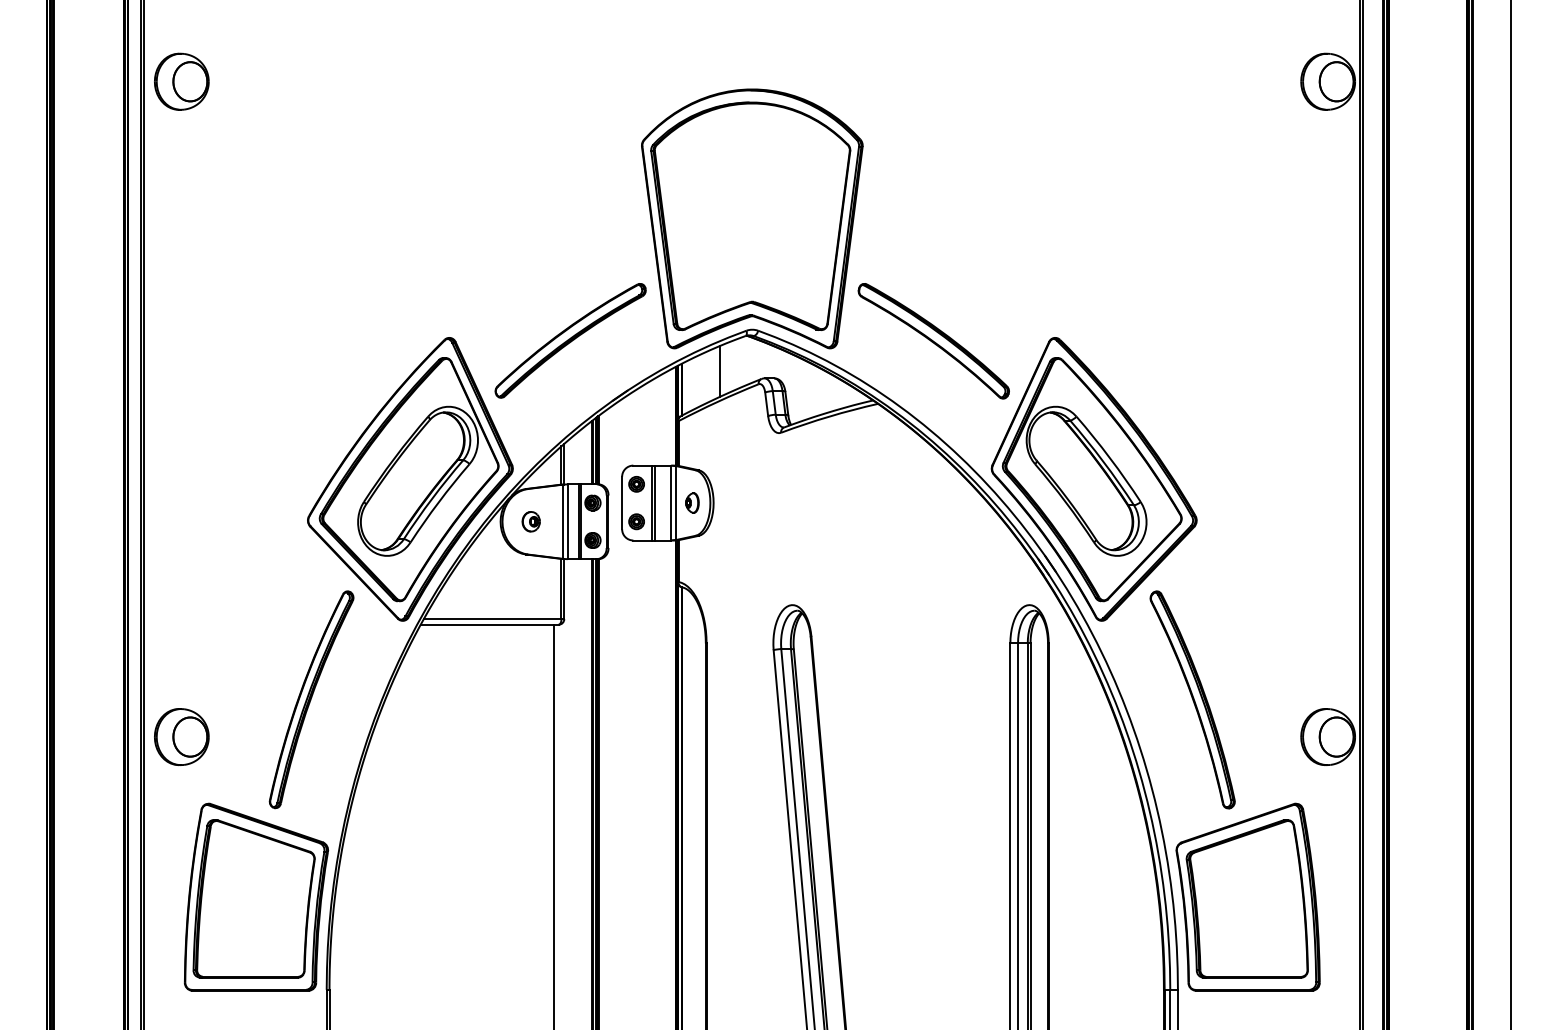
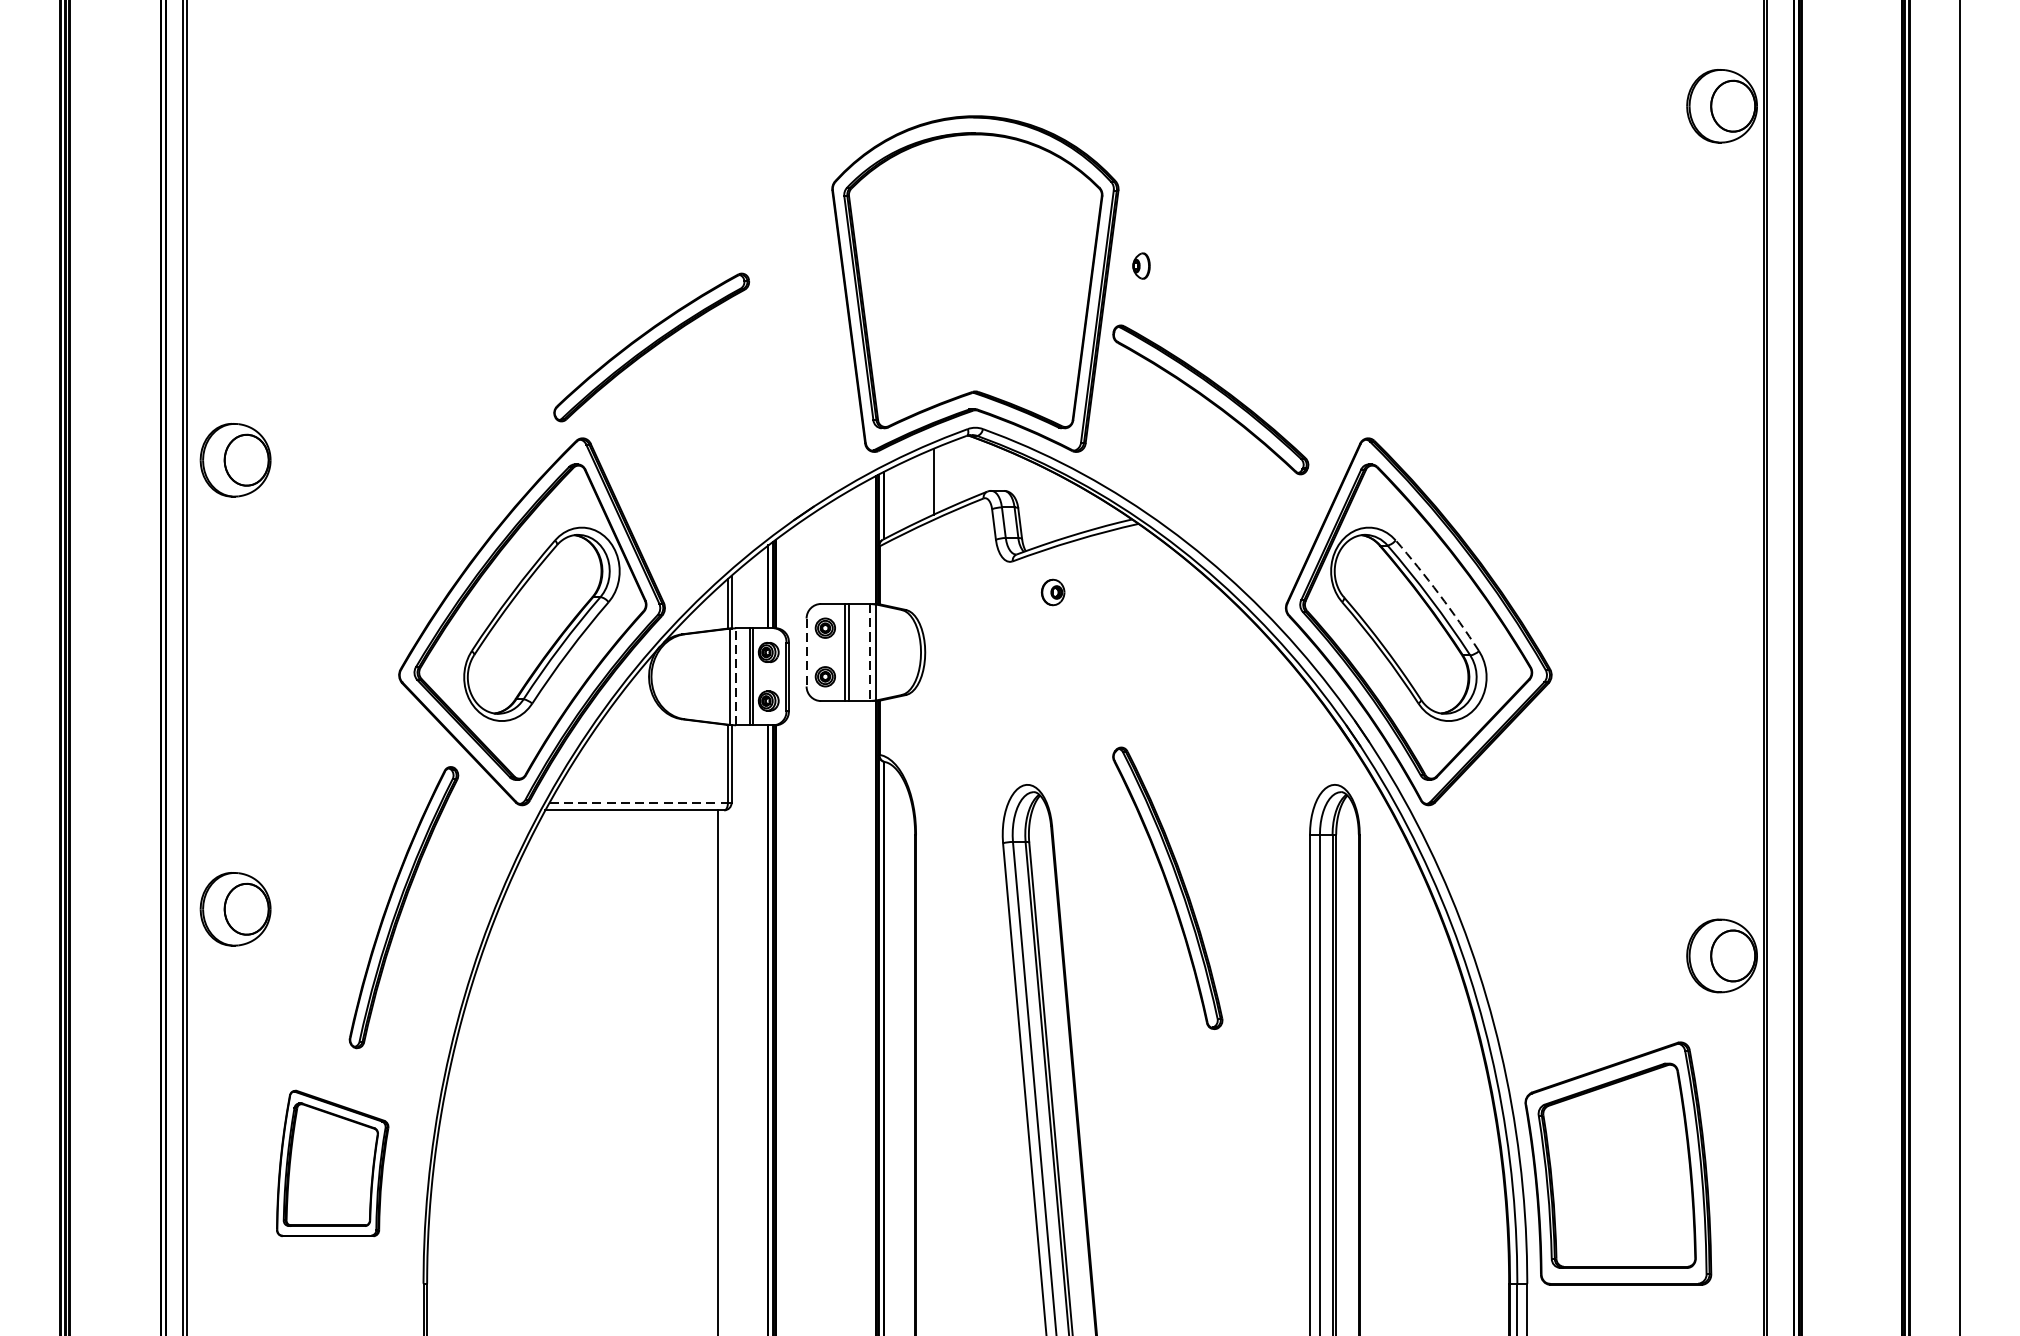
part: (181, 81) -> (235, 459), moved
part: (570, 340) -> (651, 347), moved
part: (933, 341) -> (1210, 400), moved
arc: (1110, 458) -> (1439, 594), solid -> dashed
part: (692, 502) -> (1141, 265), moved
line: (622, 503) -> (807, 653), solid -> dashed
line: (670, 503) -> (869, 653), solid -> dashed
part: (530, 521) -> (1052, 592), moved
line: (567, 521) -> (735, 676), solid -> dashed
line: (492, 619) -> (638, 803), solid -> dashed
part: (1192, 699) -> (1167, 887), moved
part: (181, 737) -> (235, 909), moved
part: (256, 896) -> (332, 1162), size x0.6

